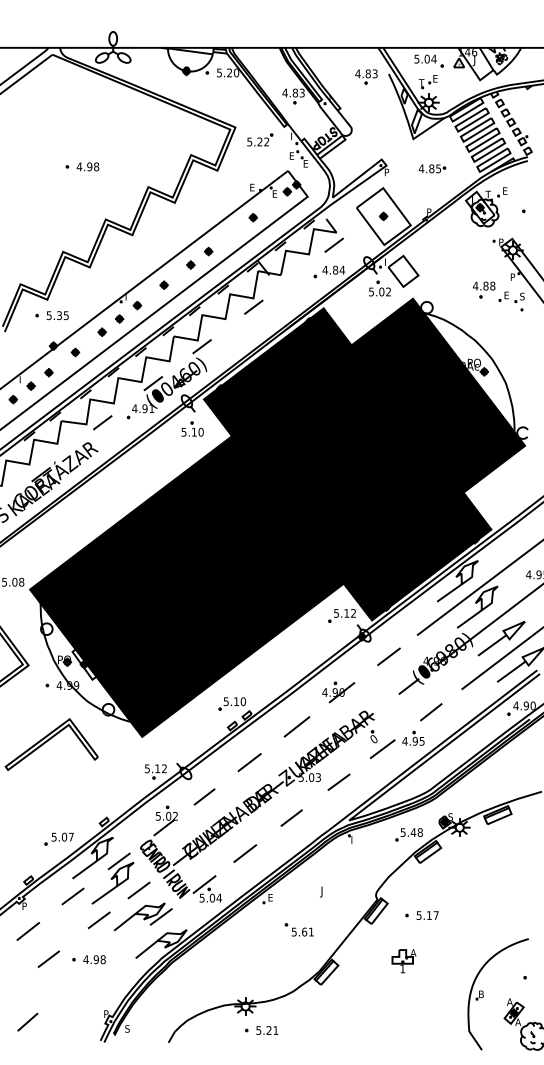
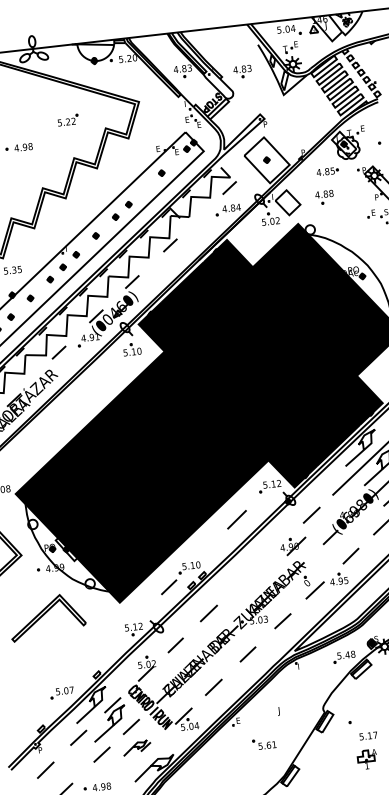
part: (366, 76) -> (242, 71), moved
part: (260, 139) -> (68, 119), moved
part: (432, 168) -> (327, 171), moved
part: (484, 289) -> (324, 196), moved
part: (338, 692) -> (293, 546), moved
line: (204, 724) -> (169, 586), added
line: (296, 726) -> (236, 519), moved
text: (427, 915) -> (368, 735), moved
part: (142, 916) -> (136, 747), size x0.6
part: (403, 961) -> (367, 759), moved

